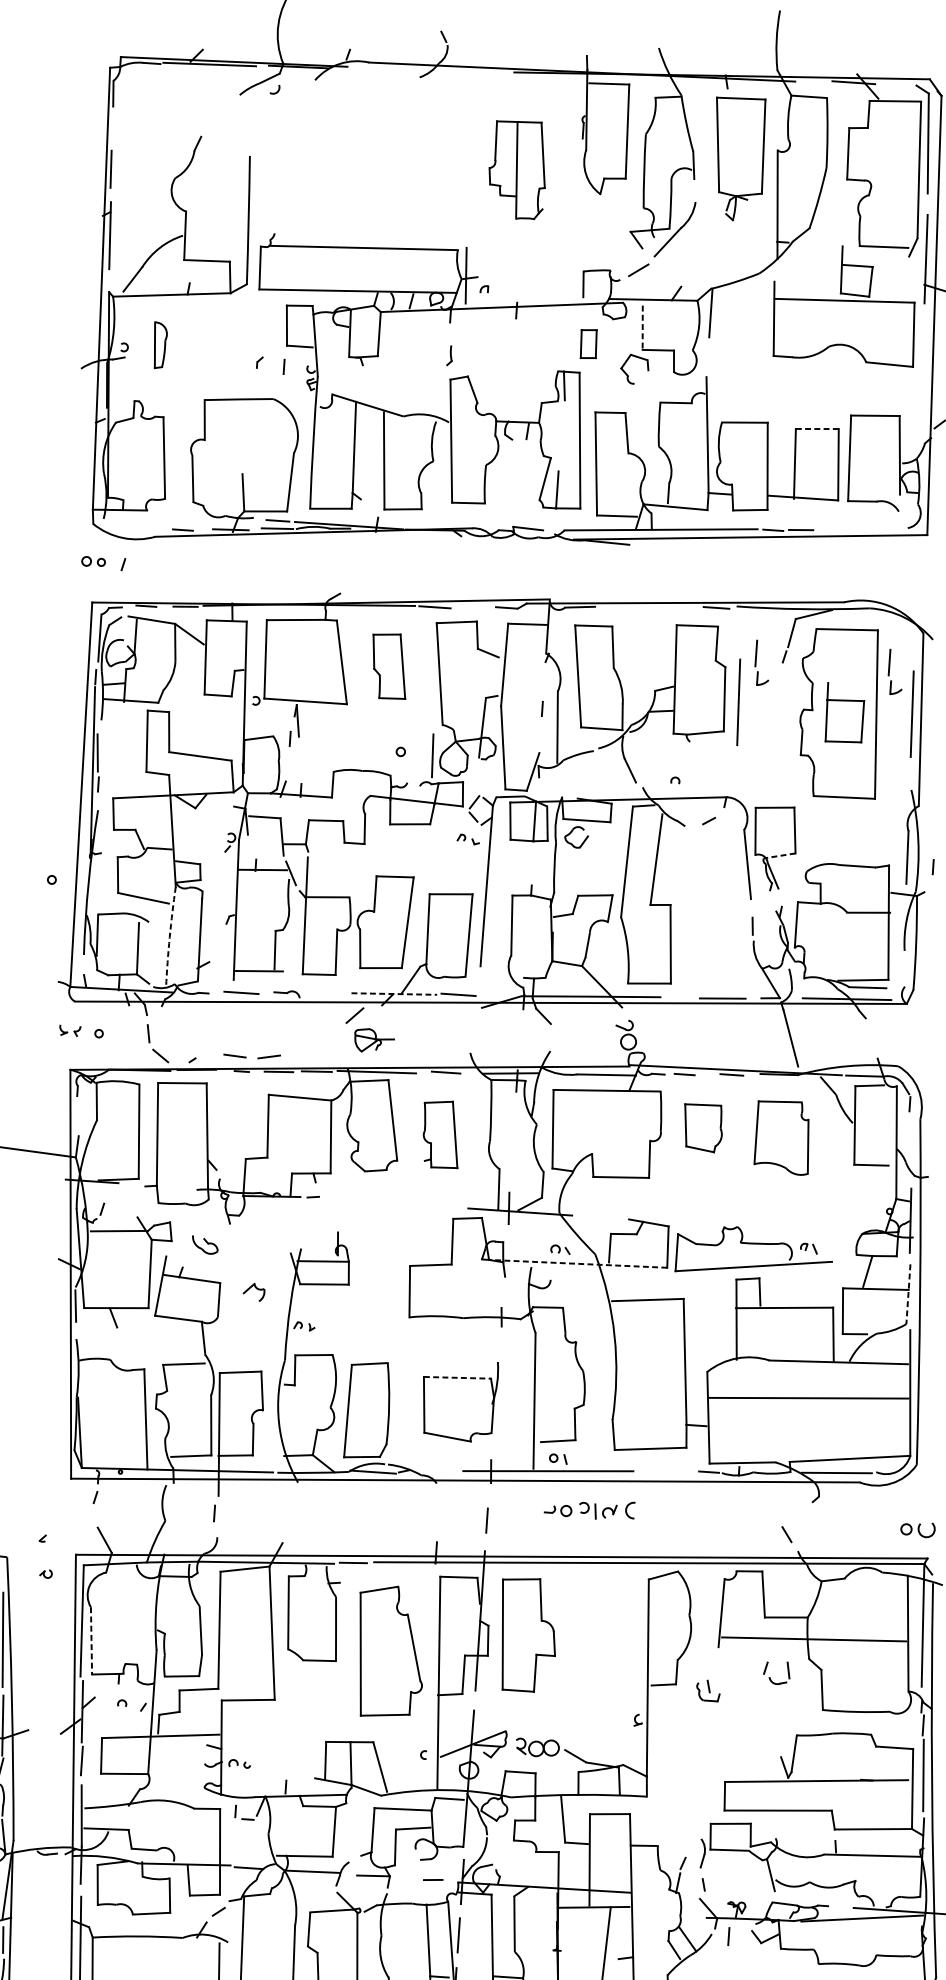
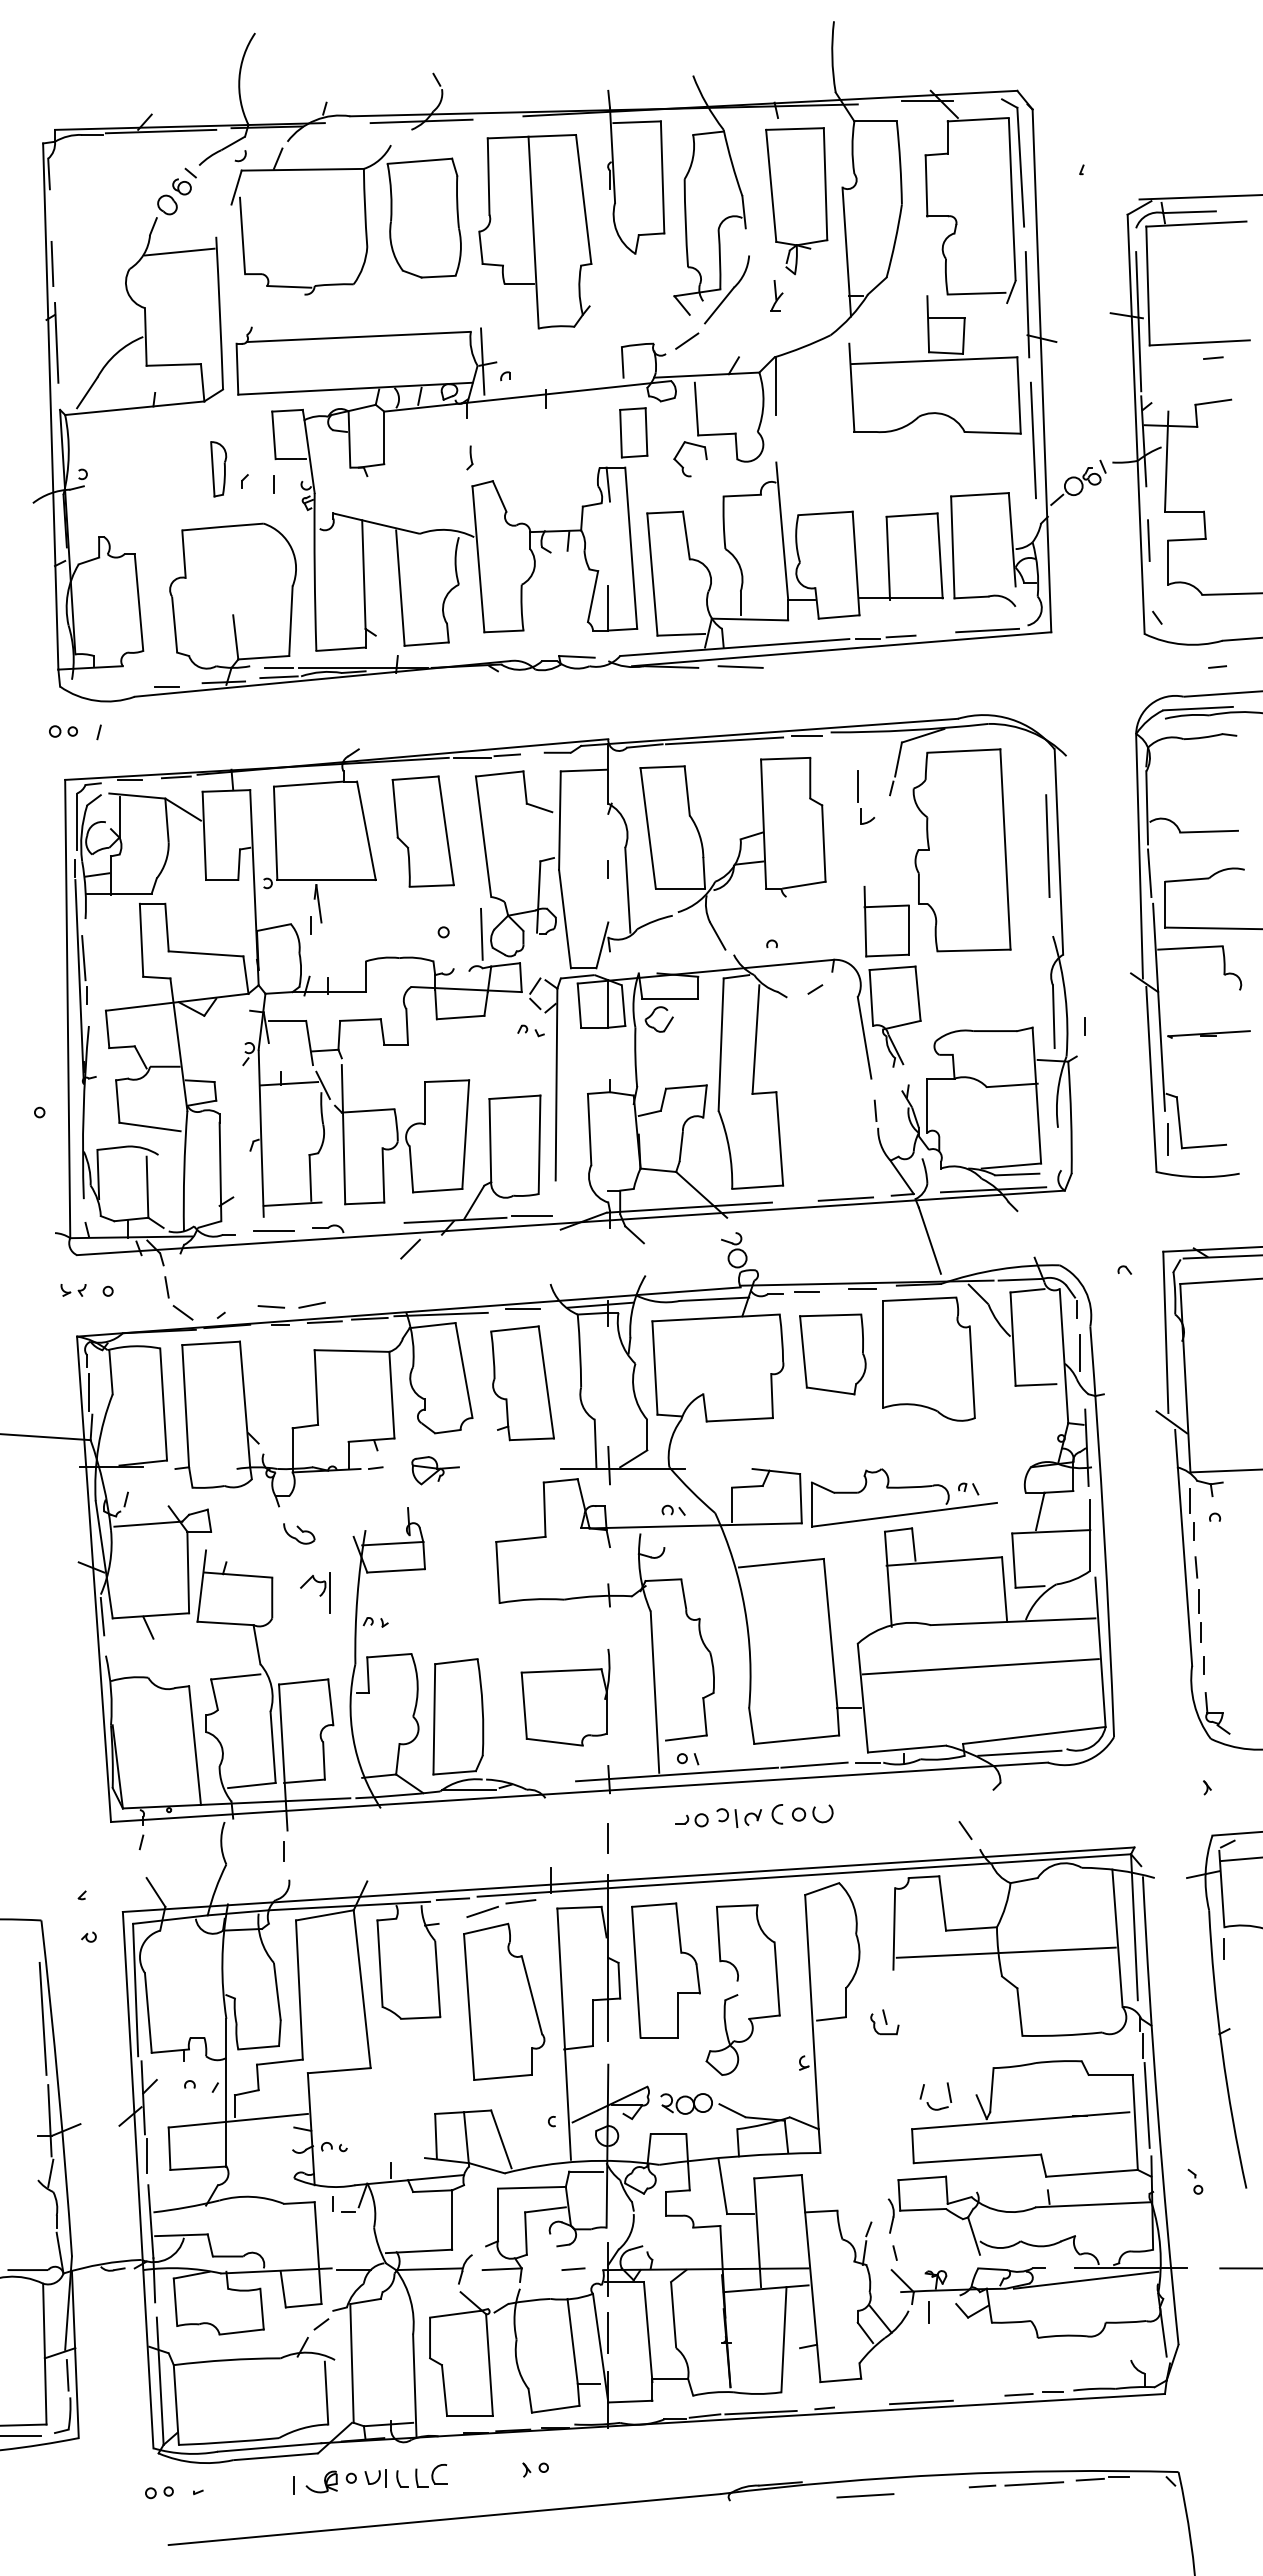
line: (428, 70) -> (421, 121), added
part: (219, 115) -> (176, 191), added
part: (375, 150) -> (364, 220), added
line: (218, 166) -> (179, 251), added
part: (517, 169) -> (535, 231), size x1.67
part: (716, 237) -> (776, 295), added
line: (642, 328) -> (696, 409), dashed -> solid
part: (588, 343) -> (633, 432), size x1.43
part: (159, 345) -> (218, 469), moved
line: (923, 373) -> (1033, 440), added
line: (817, 429) -> (912, 515), dashed -> solid
line: (873, 529) -> (987, 630), added
line: (664, 546) -> (740, 666), added
line: (464, 607) -> (507, 755), added
line: (647, 607) -> (724, 740), added
part: (388, 666) -> (422, 831), size x1.43
part: (889, 671) -> (1017, 797), removed
line: (738, 701) -> (840, 845), removed
part: (844, 713) -> (886, 921), moved
line: (779, 856) -> (901, 1025), dashed -> solid
arc: (169, 937) -> (184, 1171), dashed -> solid
line: (394, 994) -> (455, 1220), dashed -> solid
part: (374, 1040) -> (435, 1470), moved
line: (76, 1117) -> (88, 1392), added
part: (702, 1128) -> (832, 1354), size x1.43
part: (441, 1134) -> (522, 1383), size x1.43
part: (782, 1136) -> (928, 1358), size x1.43
line: (910, 1140) -> (1080, 1352), added
part: (205, 1244) -> (299, 1533), moved
line: (578, 1263) -> (695, 1525), dashed -> solid
line: (908, 1294) -> (1090, 1535), dashed -> solid
line: (267, 1298) -> (329, 1592), added
line: (457, 1377) -> (561, 1670), dashed -> solid
line: (664, 1470) -> (814, 1764), added
part: (917, 1529) -> (812, 1813), moved
line: (409, 1568) -> (520, 1901), added
line: (377, 1574) -> (482, 1911), added
line: (91, 1641) -> (148, 2013), dashed -> solid
part: (586, 1659) -> (737, 1994), added
part: (770, 1677) -> (928, 2102), moved

